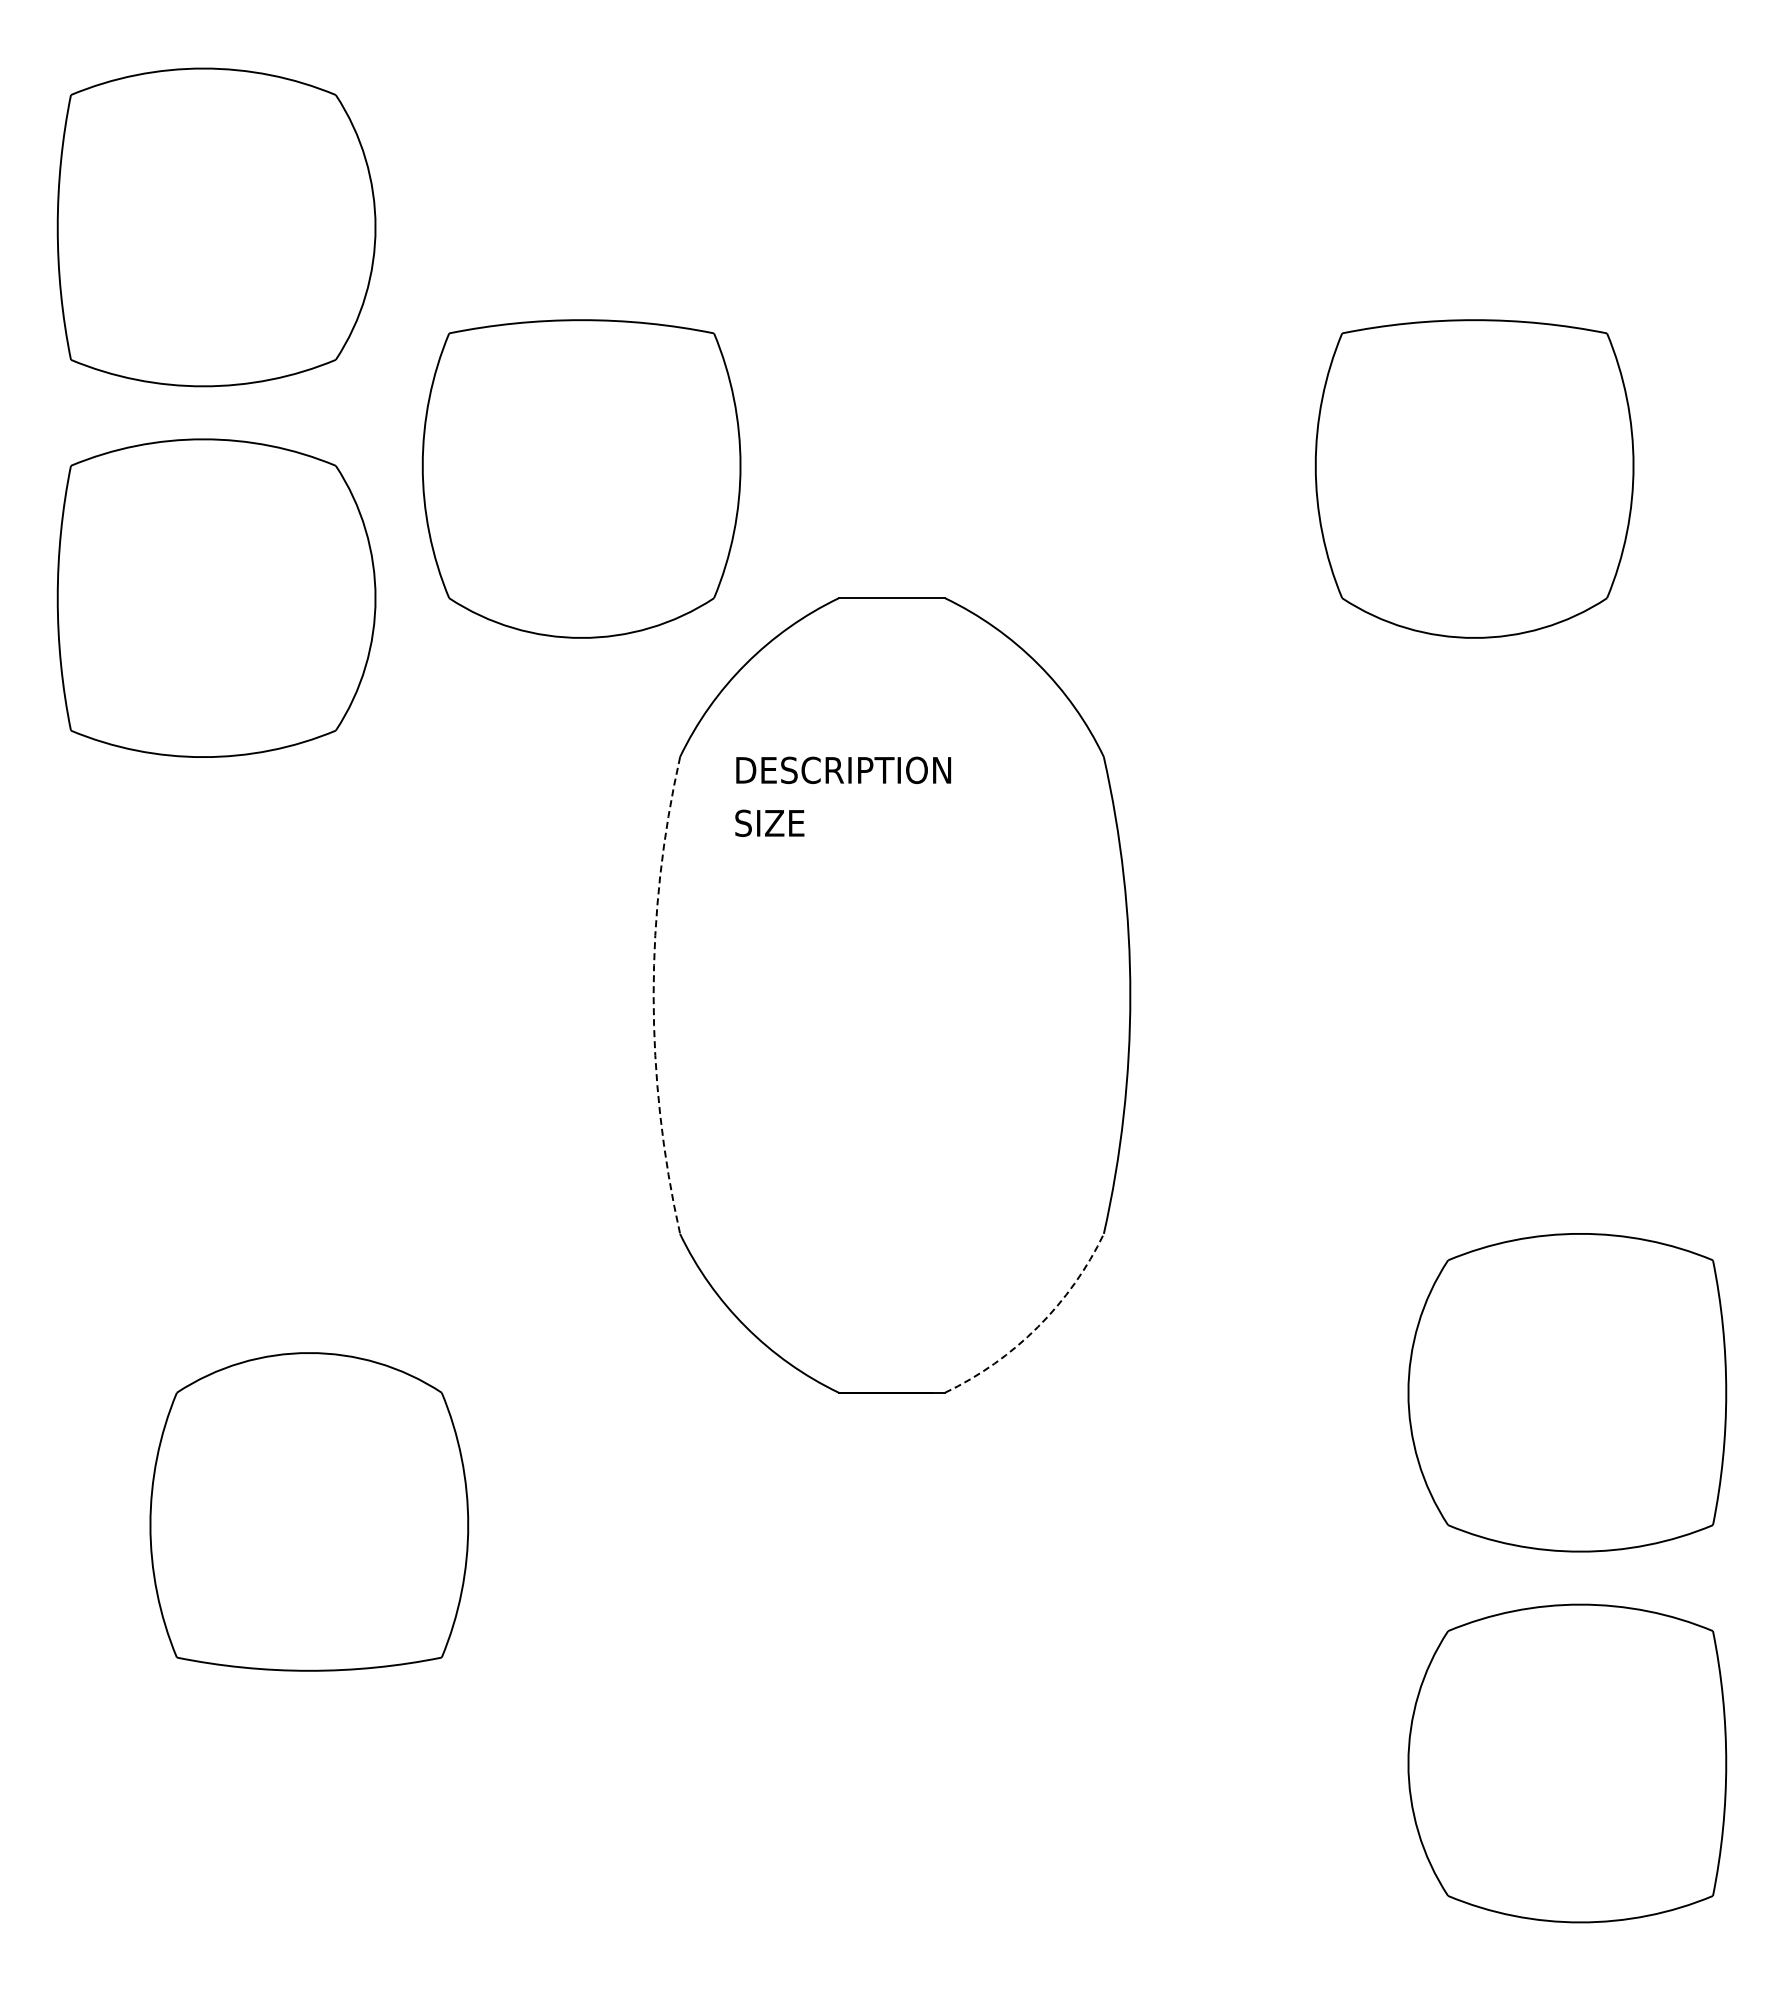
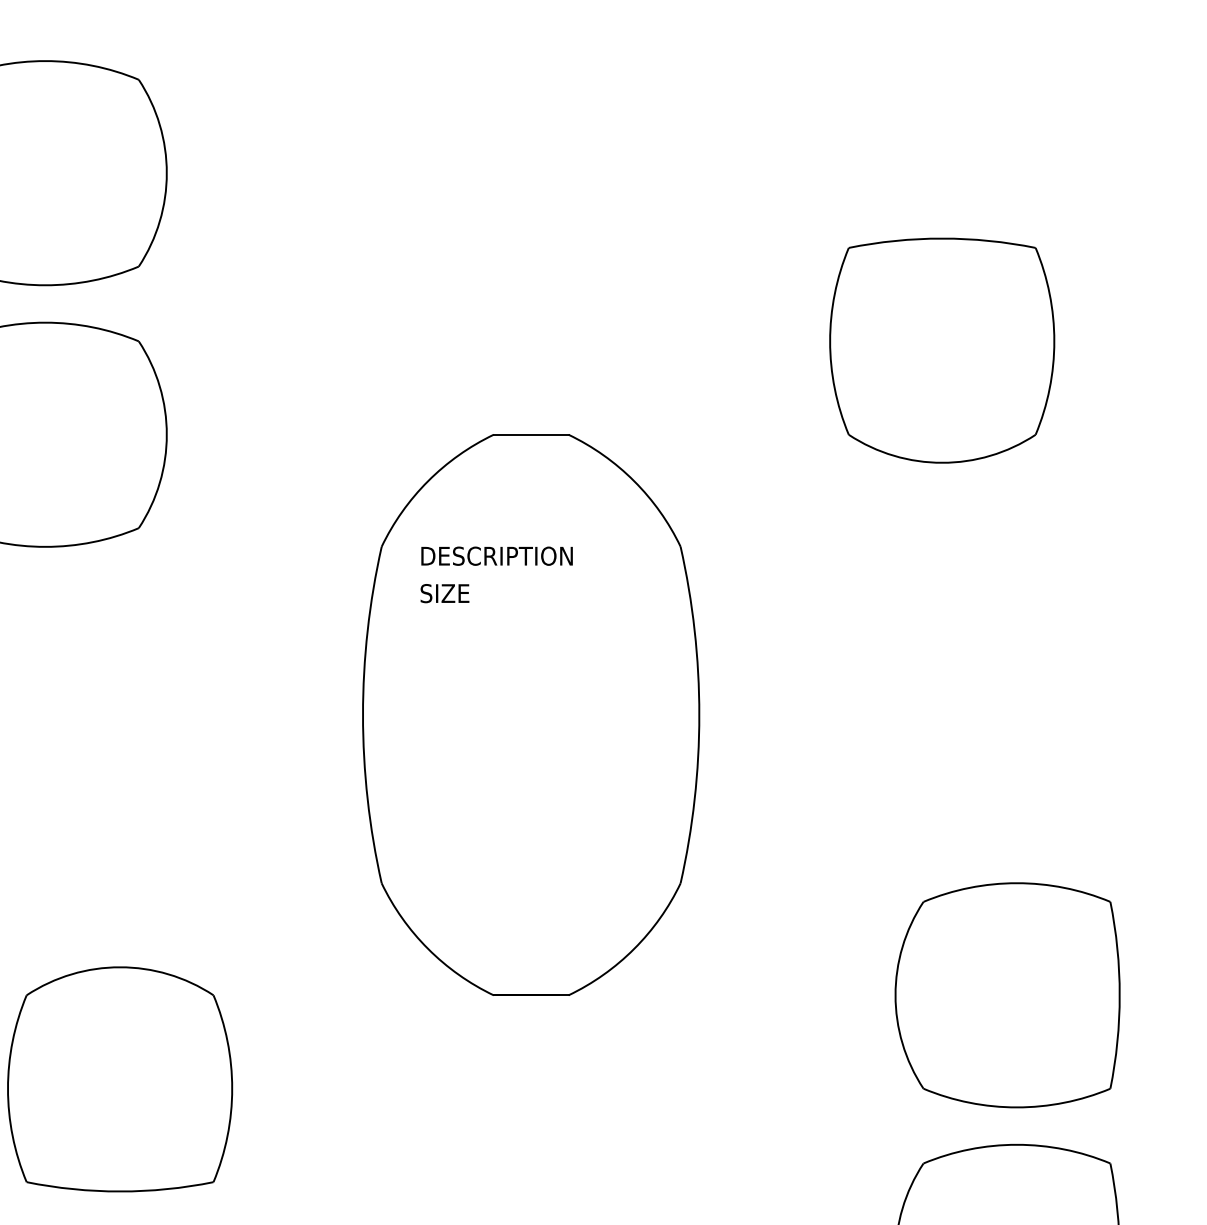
part: (581, 478) -> (312, 350), removed
arc: (653, 995) -> (362, 715), dashed -> solid
arc: (1038, 1326) -> (634, 948), dashed -> solid

